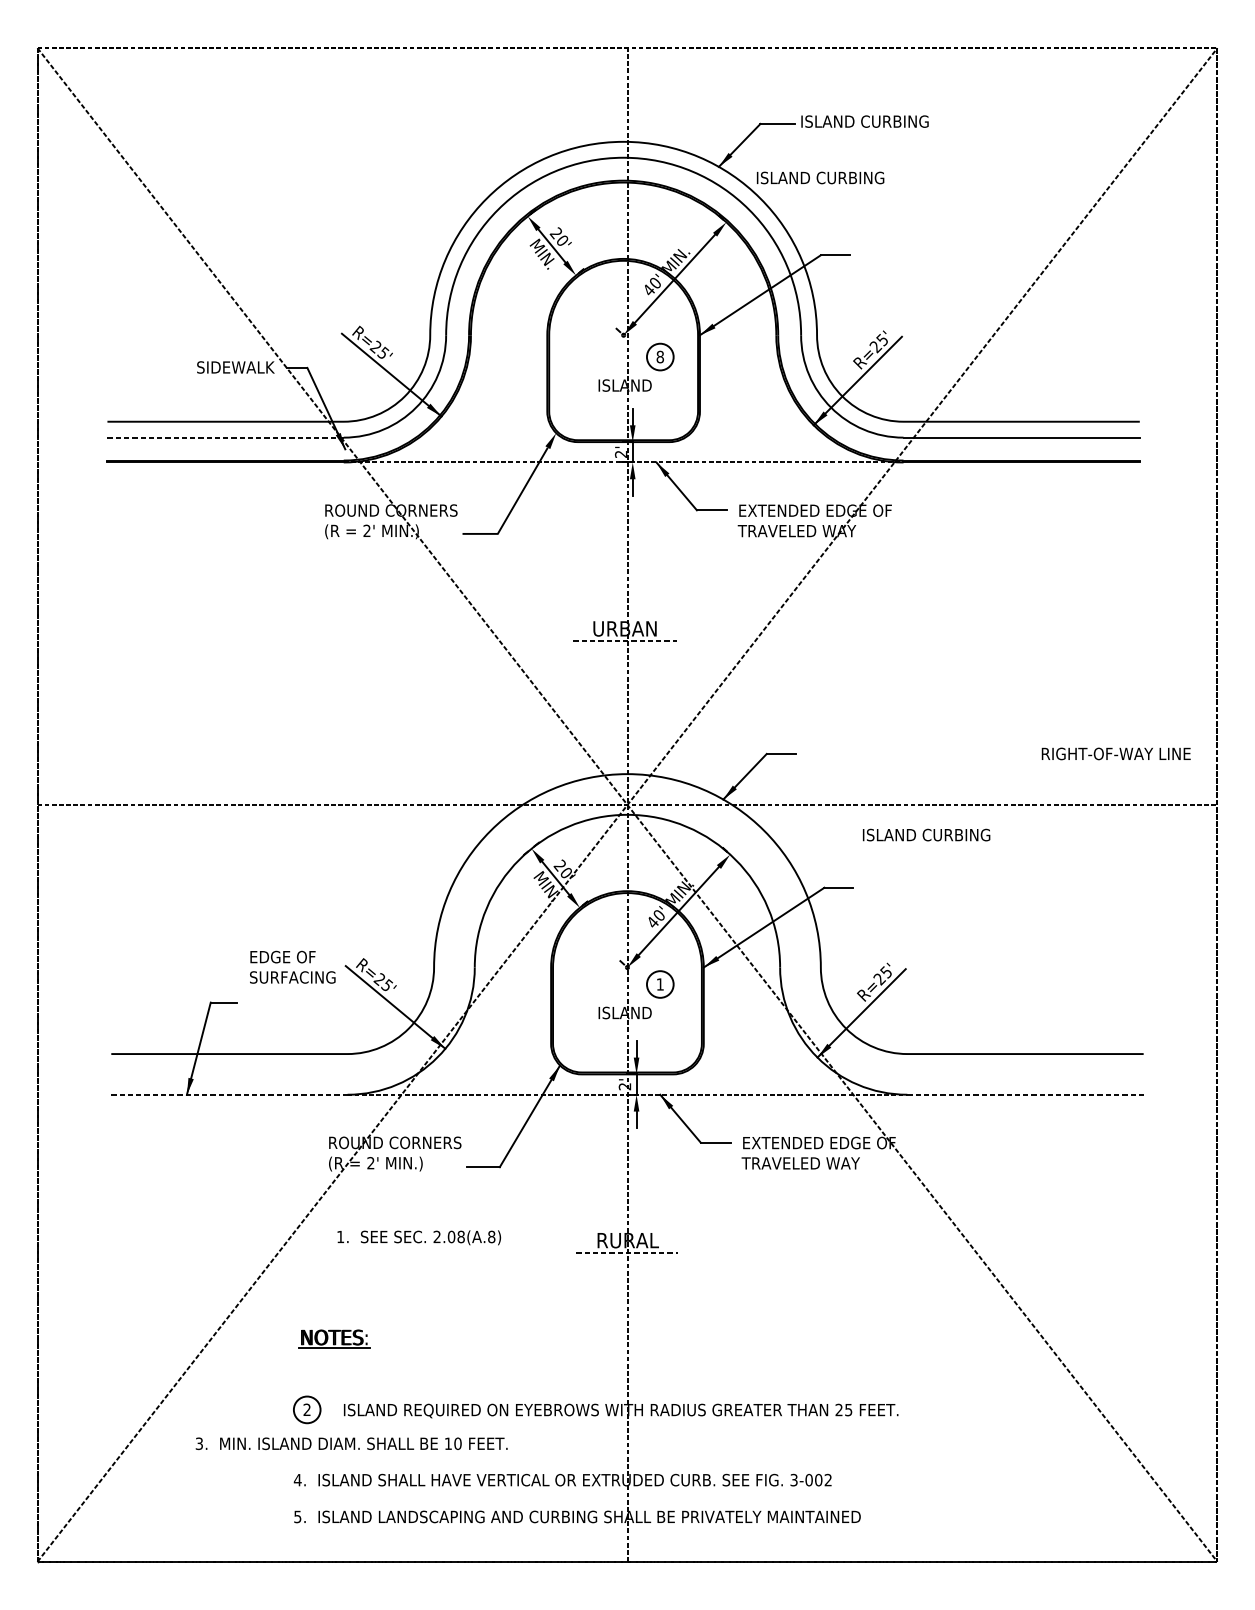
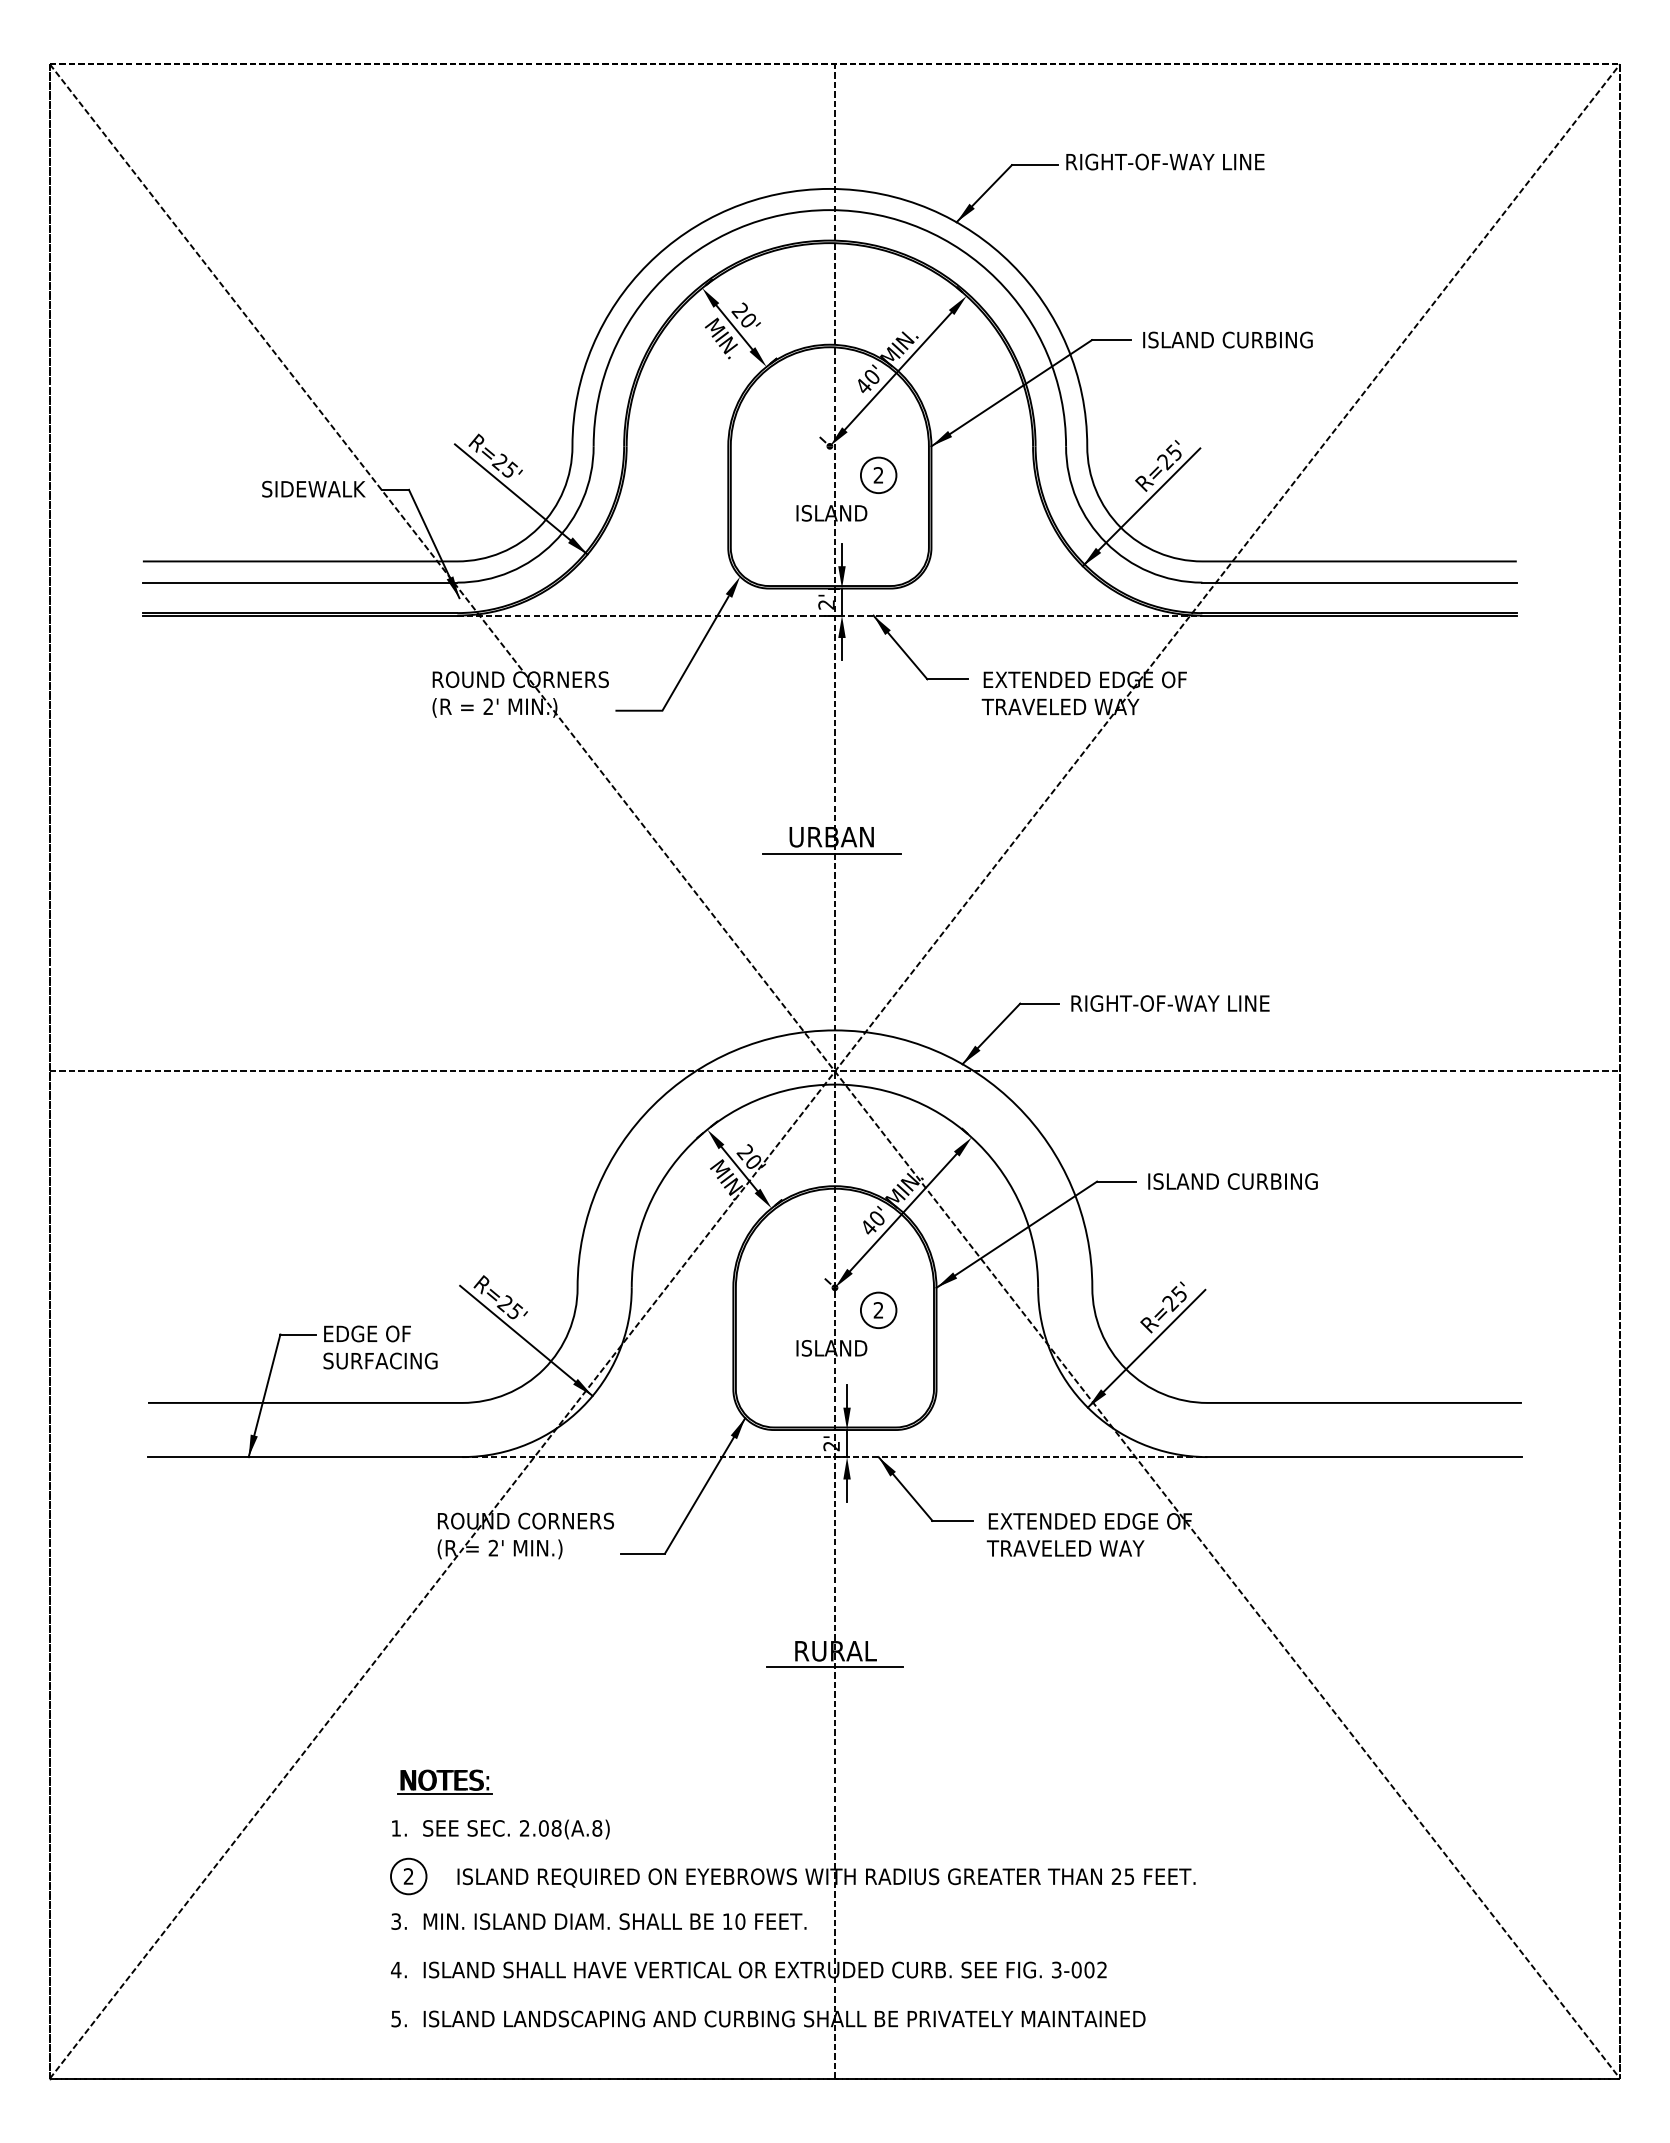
text: (876, 121) -> (1166, 161), ISLAND CURBING -> RIGHT-OF-WAY LINE
text: (820, 177) -> (1227, 339), moved
text: (660, 357) -> (878, 475), 8 -> 2
line: (225, 437) -> (300, 582), dashed -> solid
line: (624, 641) -> (831, 853), dashed -> solid
text: (1116, 753) -> (1170, 1003), moved
text: (926, 835) -> (1232, 1181), moved
text: (292, 967) -> (380, 1347), moved
text: (660, 984) -> (878, 1310), 1 -> 2
line: (229, 1095) -> (305, 1457), dashed -> solid
line: (1026, 1095) -> (1365, 1457), dashed -> solid
text: (418, 1237) -> (500, 1829), moved
line: (627, 1252) -> (834, 1667), dashed -> solid
text: (351, 1443) -> (598, 1921), moved

